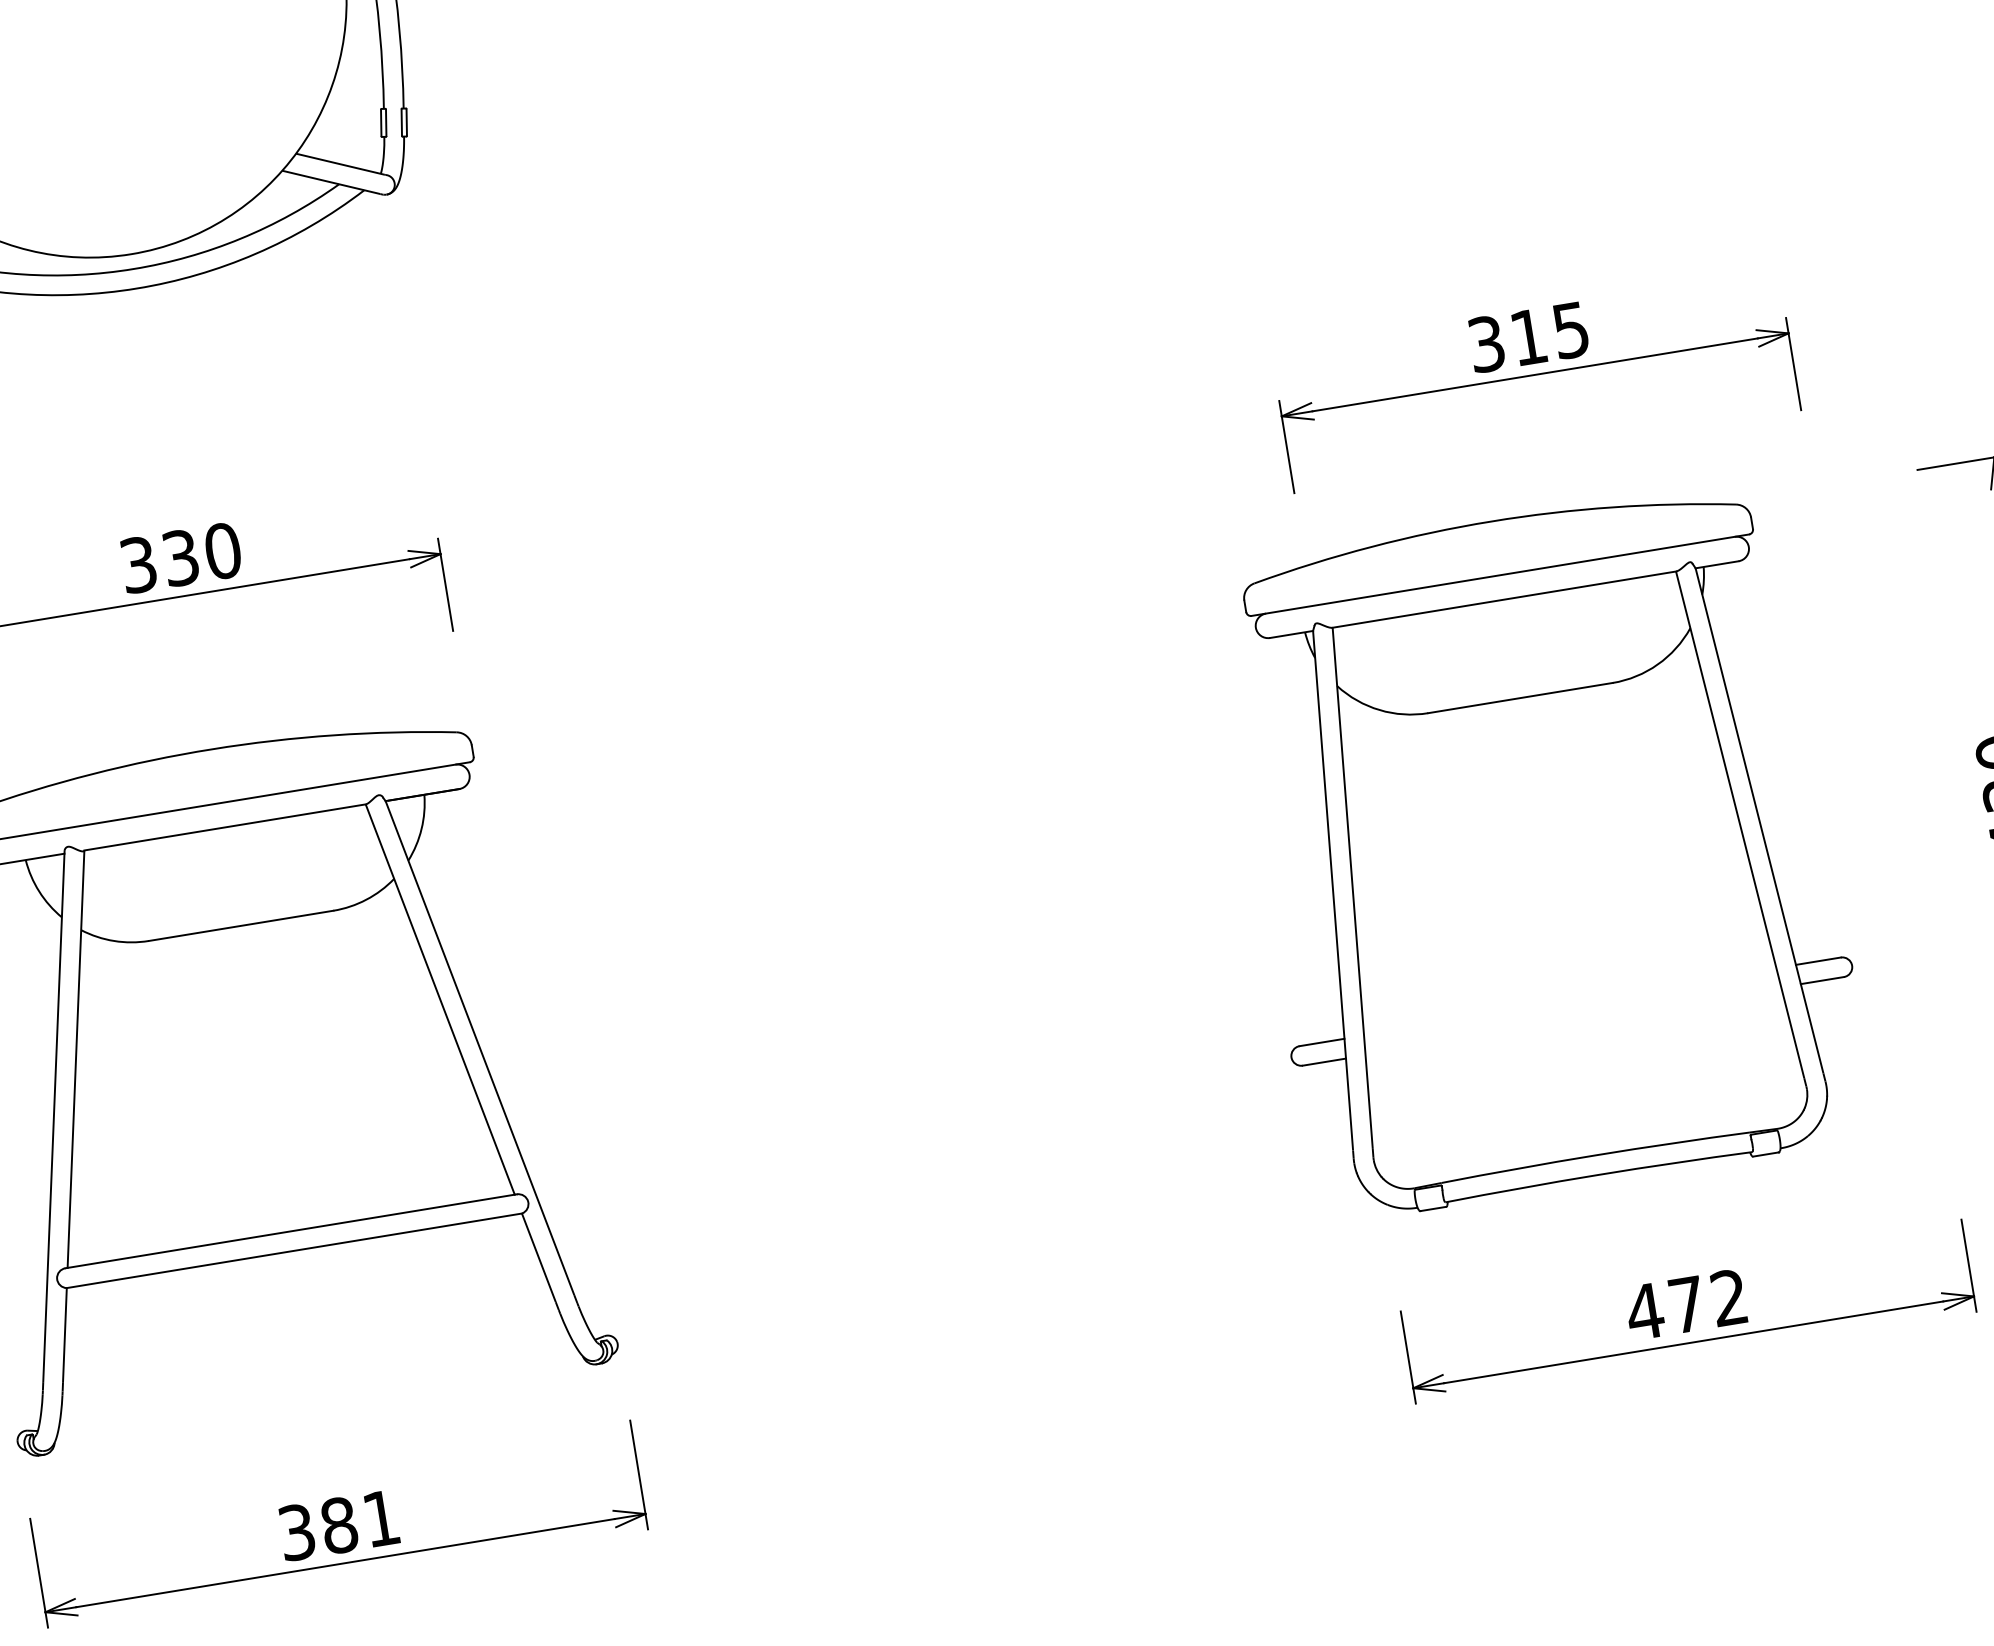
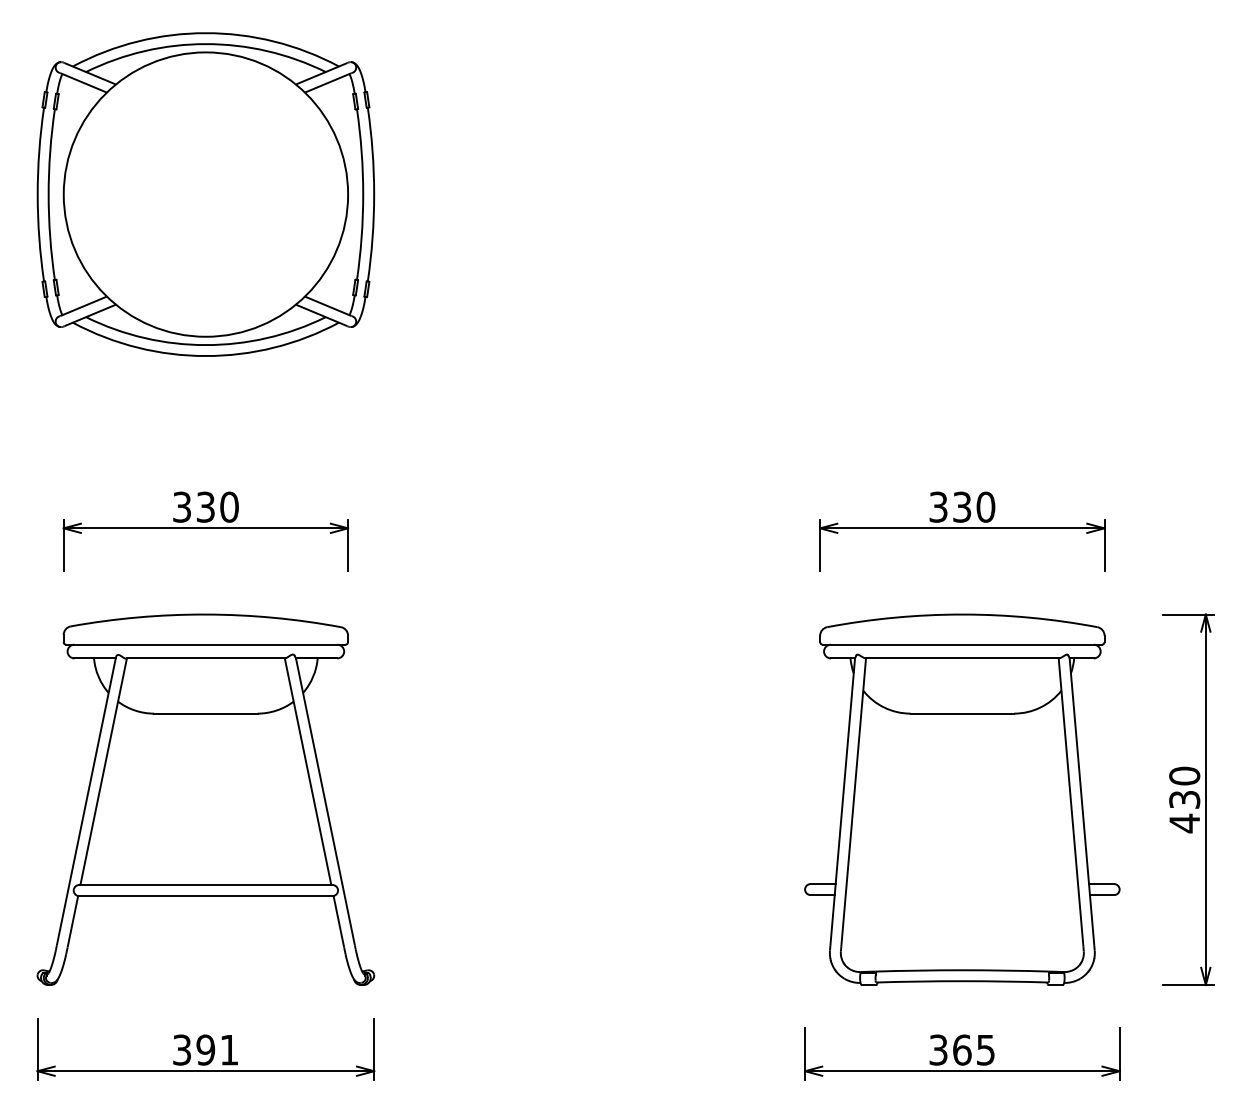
text: (1550, 332) -> (974, 506), 315 -> 330
part: (1545, 851) -> (962, 799), moved
text: (1685, 1303) -> (961, 1049), 472 -> 365
text: (338, 1524) -> (205, 1049), 381 -> 391

